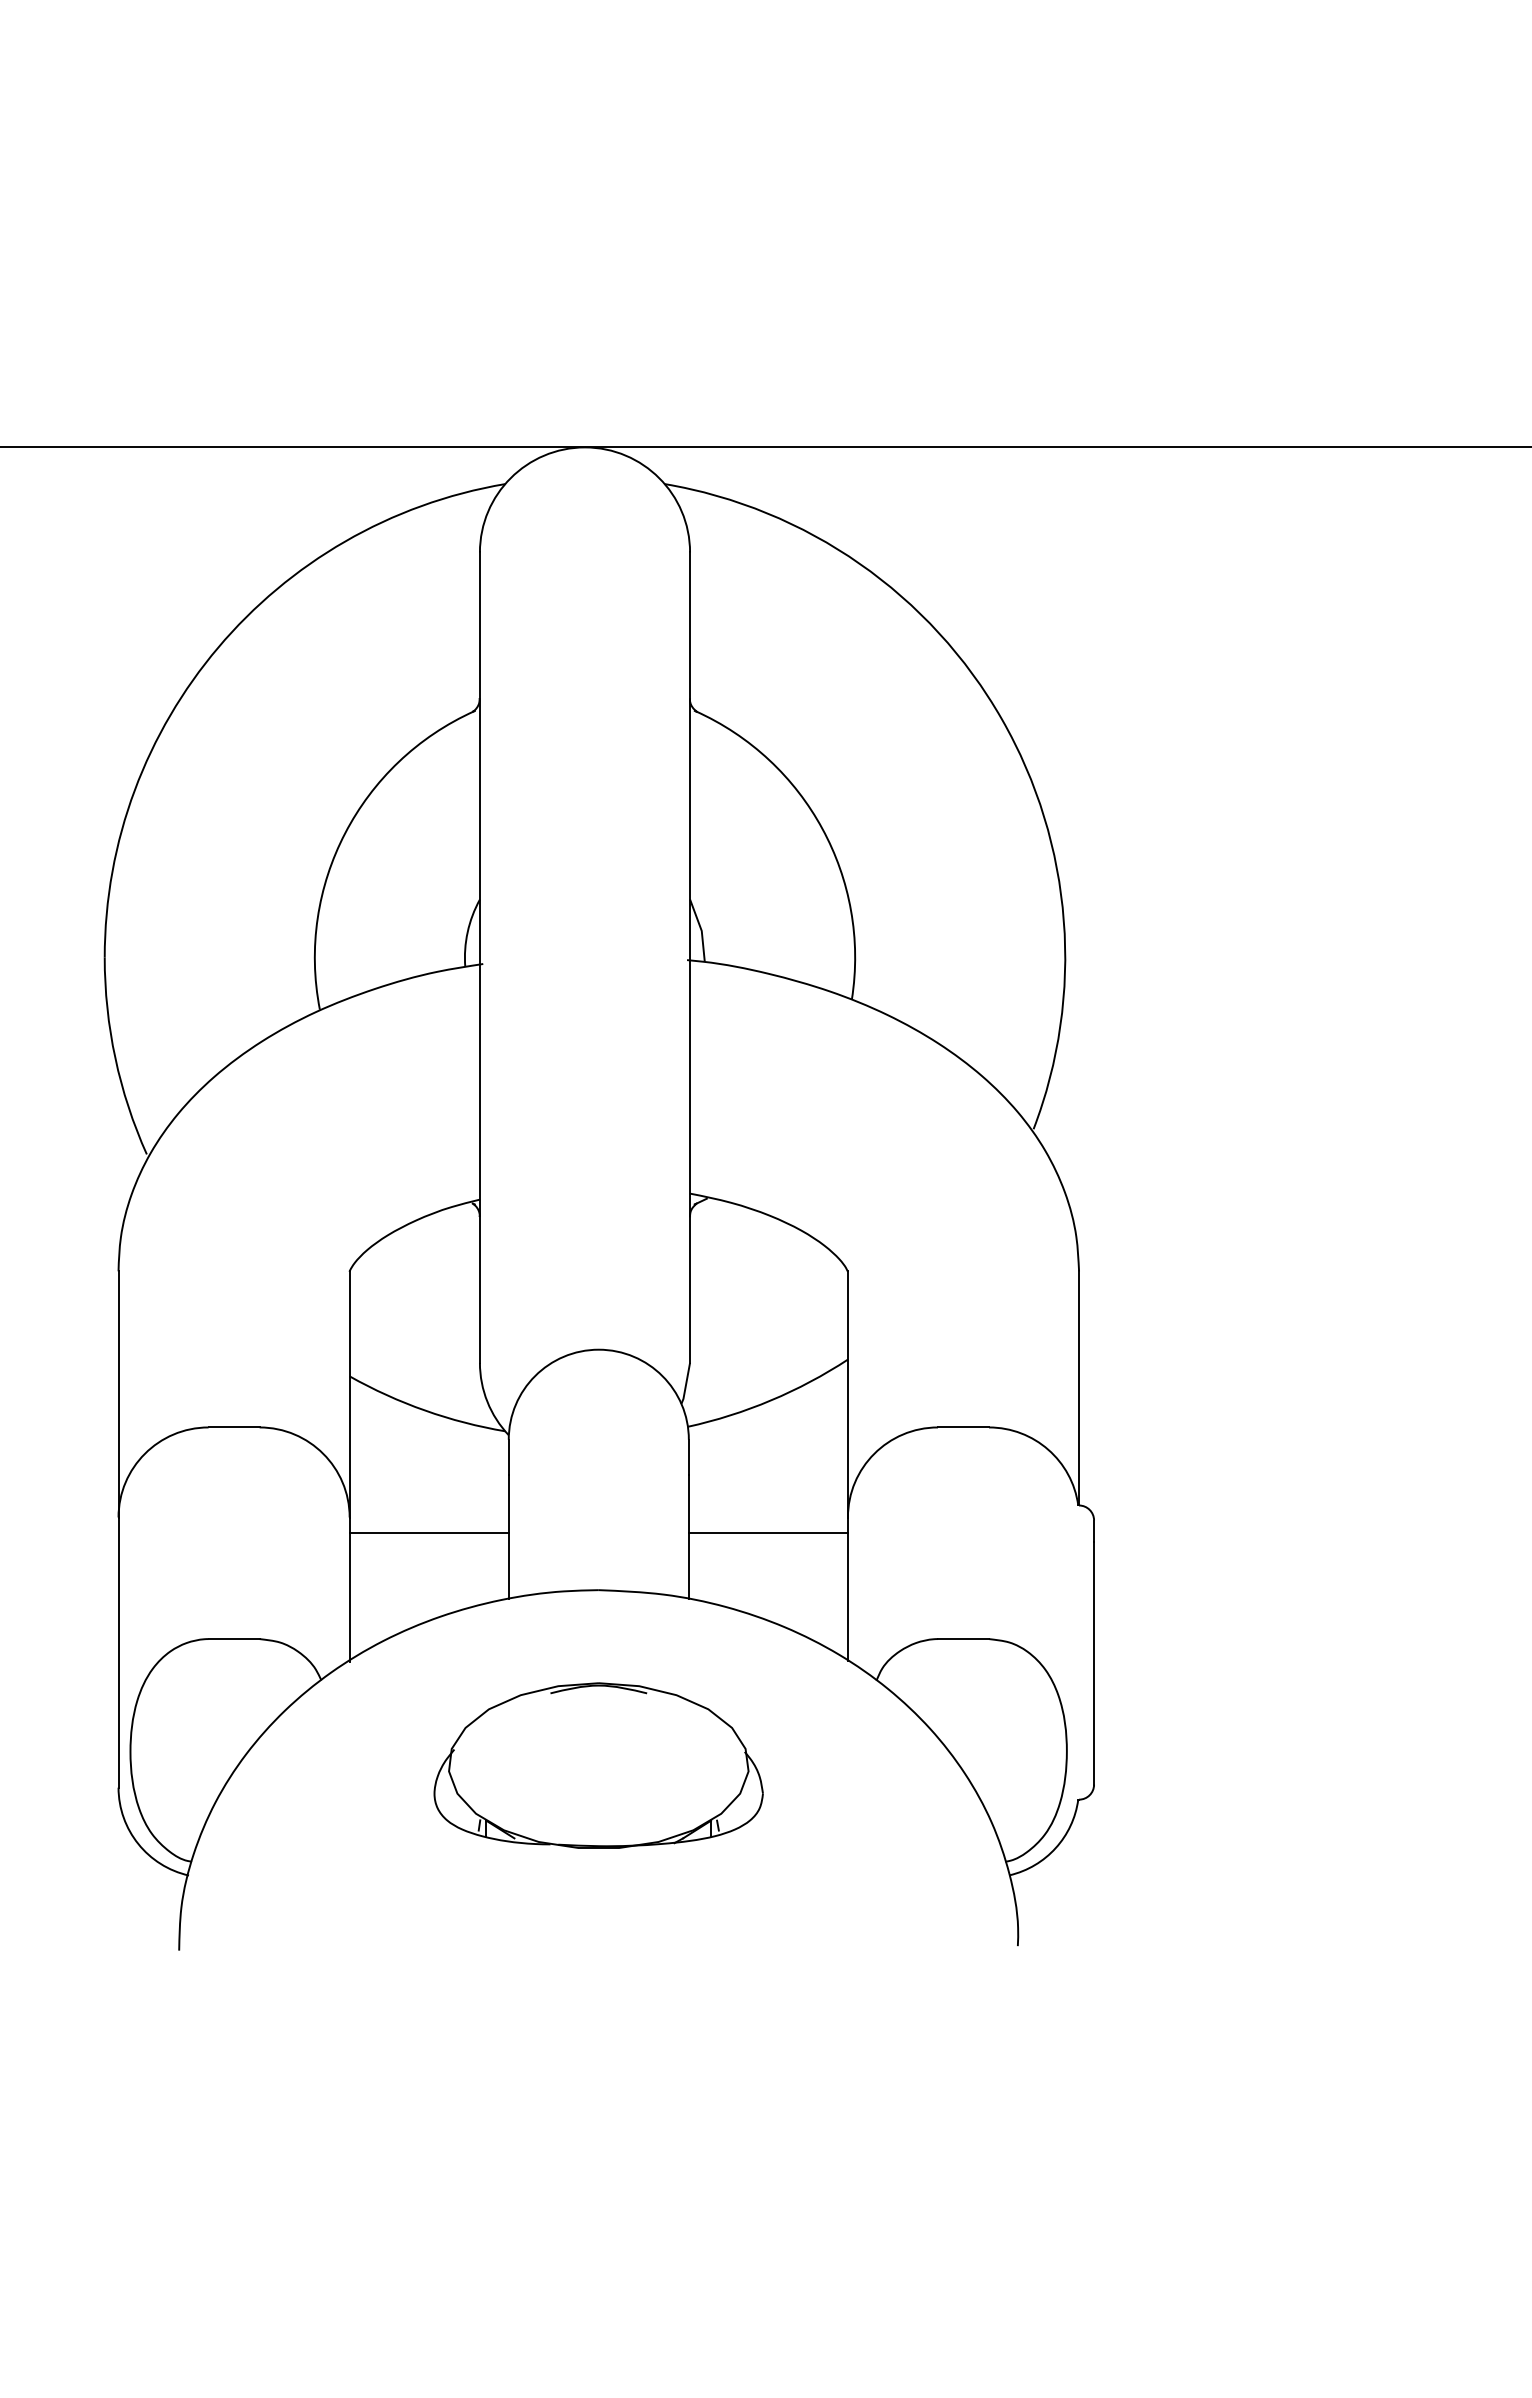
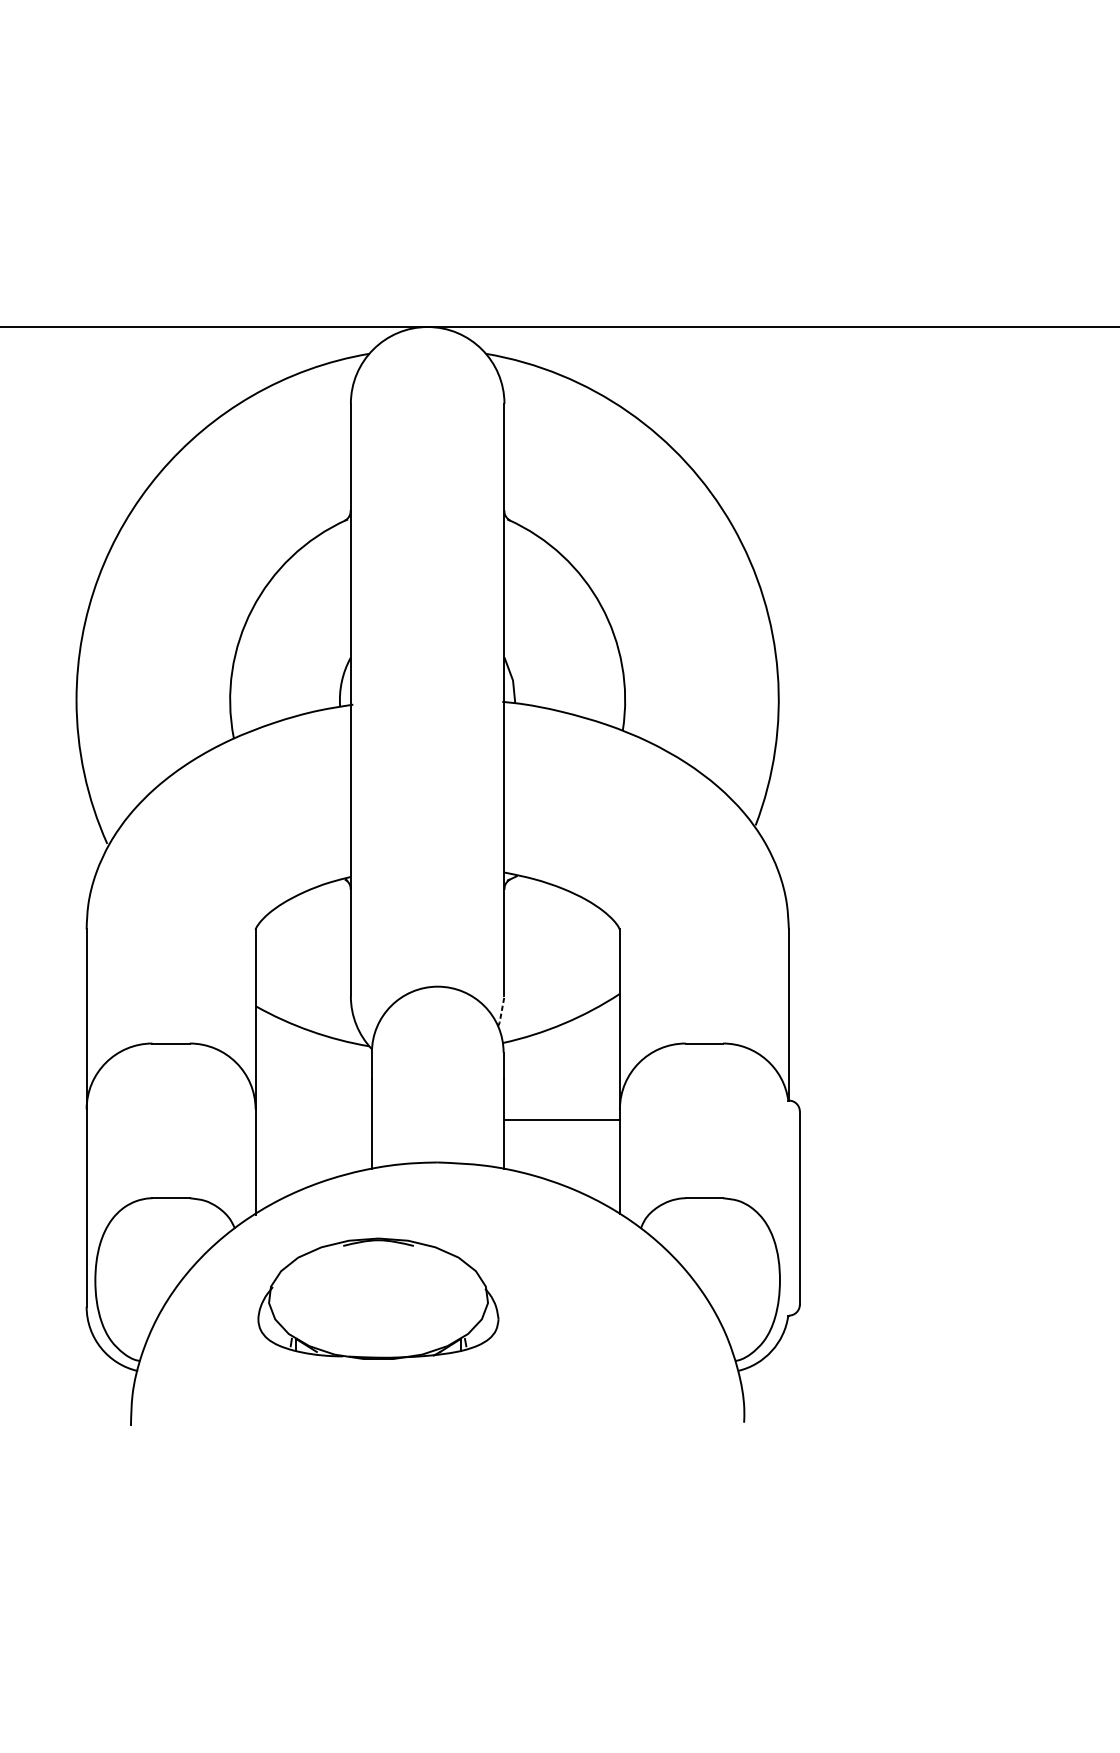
line: (686, 1384) -> (501, 1012), solid -> dashed
line: (428, 1532) -> (313, 1120), removed
part: (598, 1765) -> (378, 1298), moved

